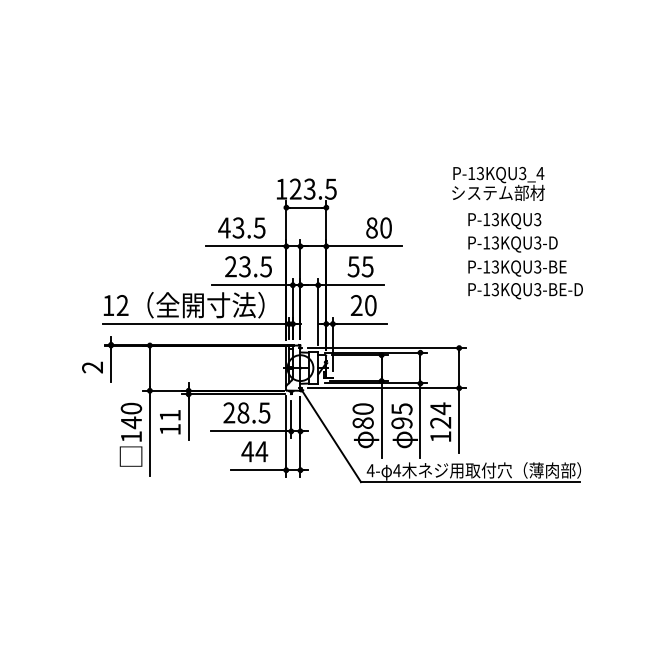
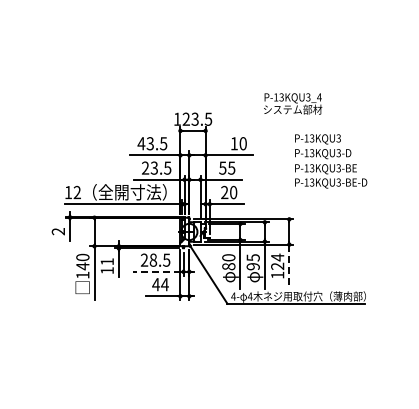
text: (499, 183) -> (293, 103), moved
text: (370, 227) -> (233, 143), 80 -> 10
line: (459, 421) -> (289, 265), solid -> dashed
line: (248, 430) -> (156, 271), solid -> dashed

